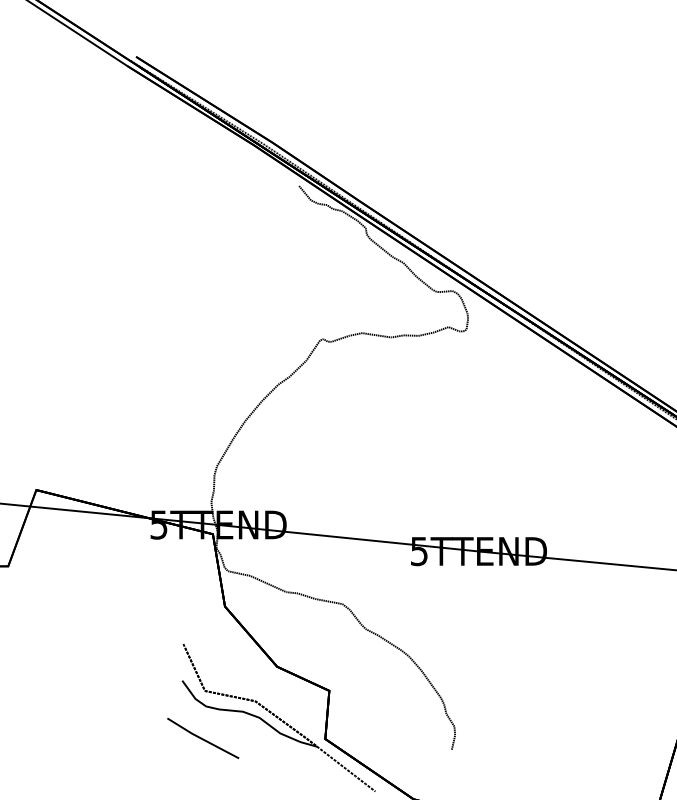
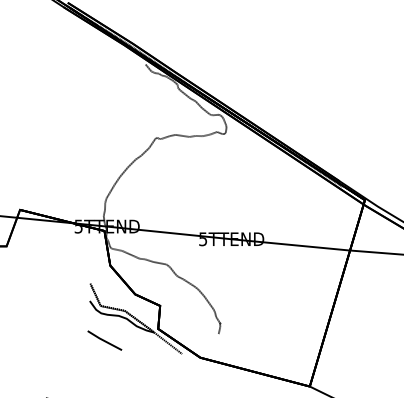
line: (202, 738) -> (104, 340), moved

